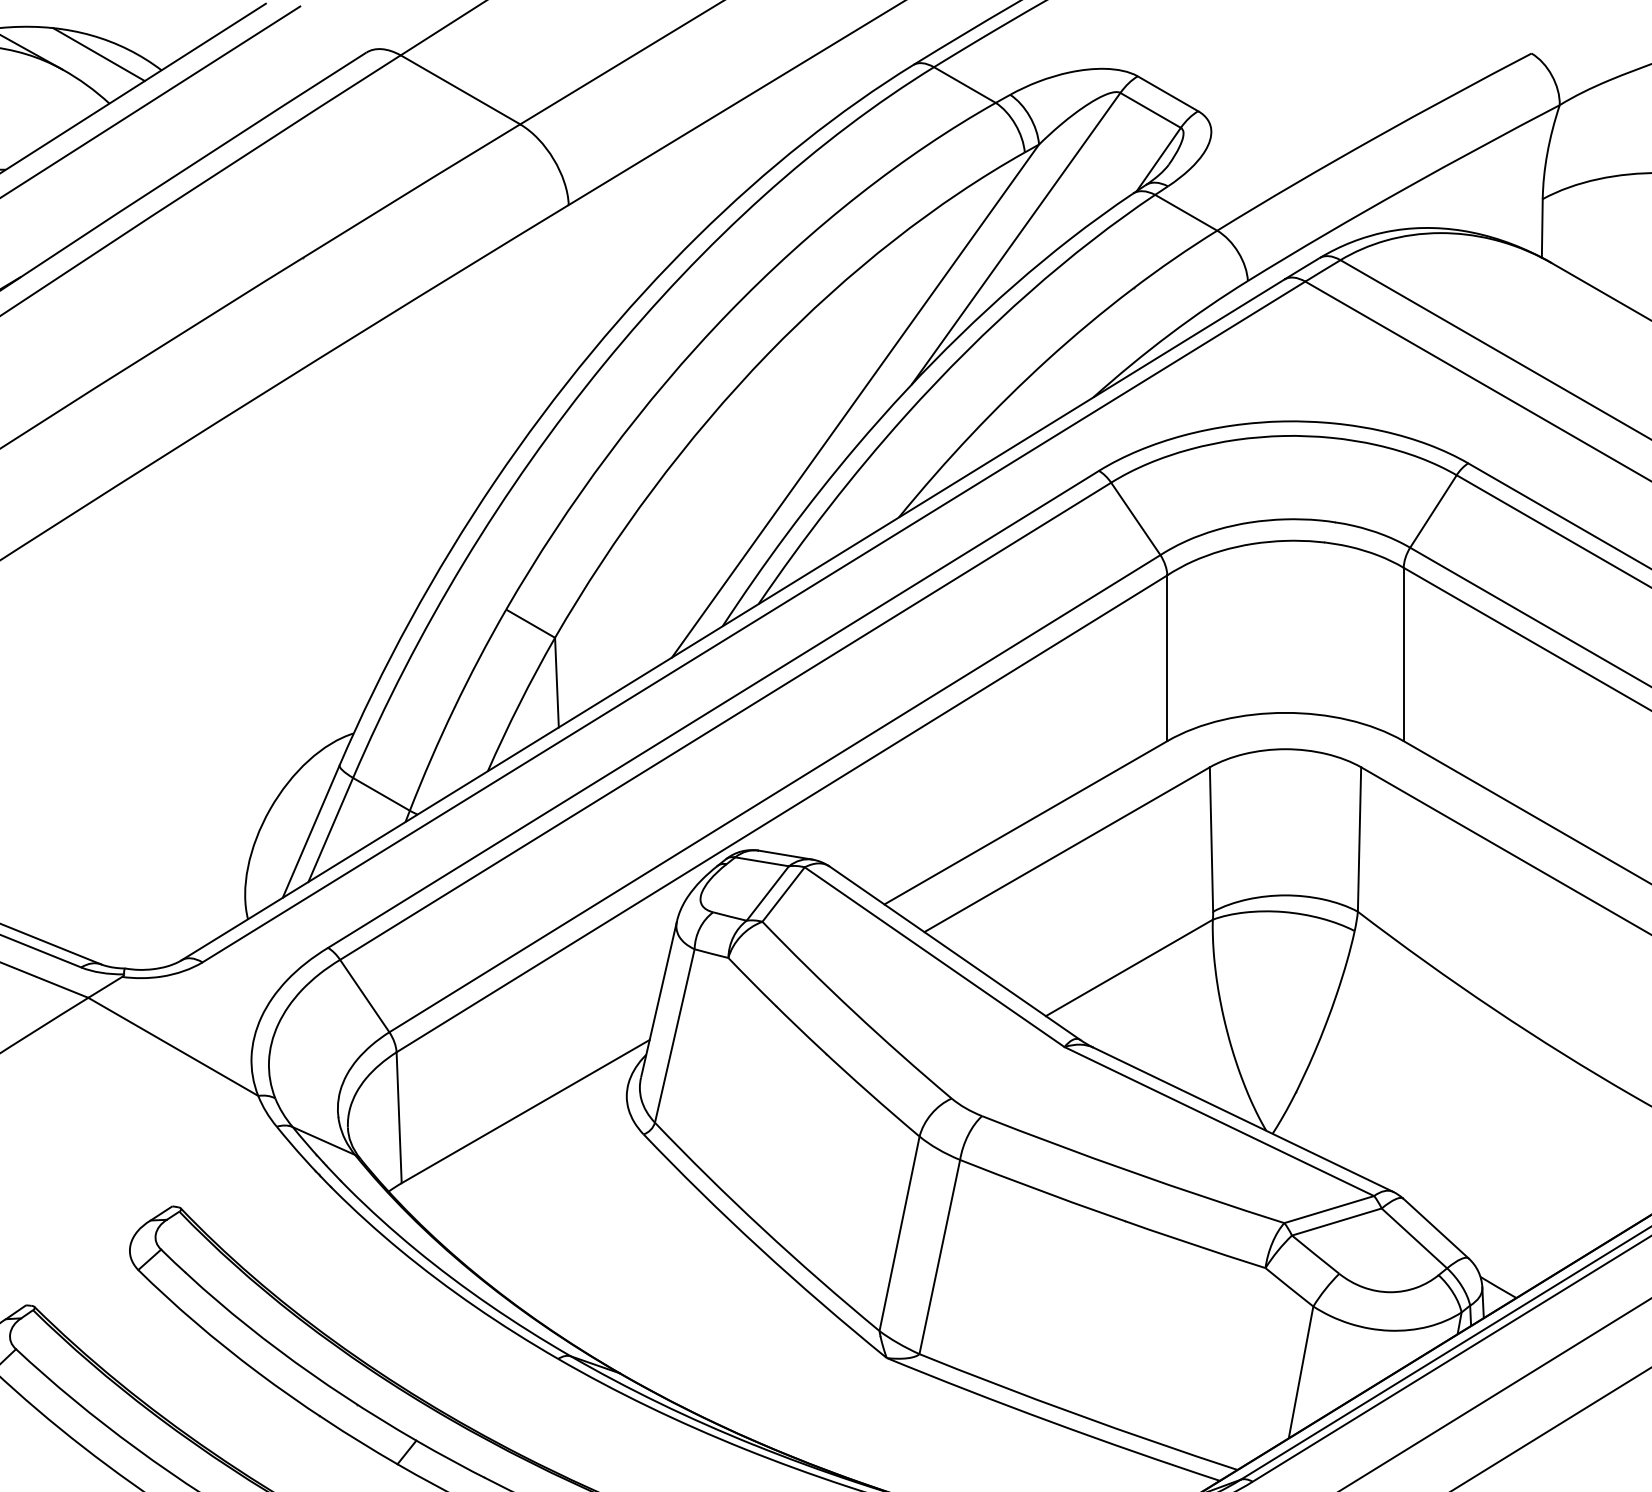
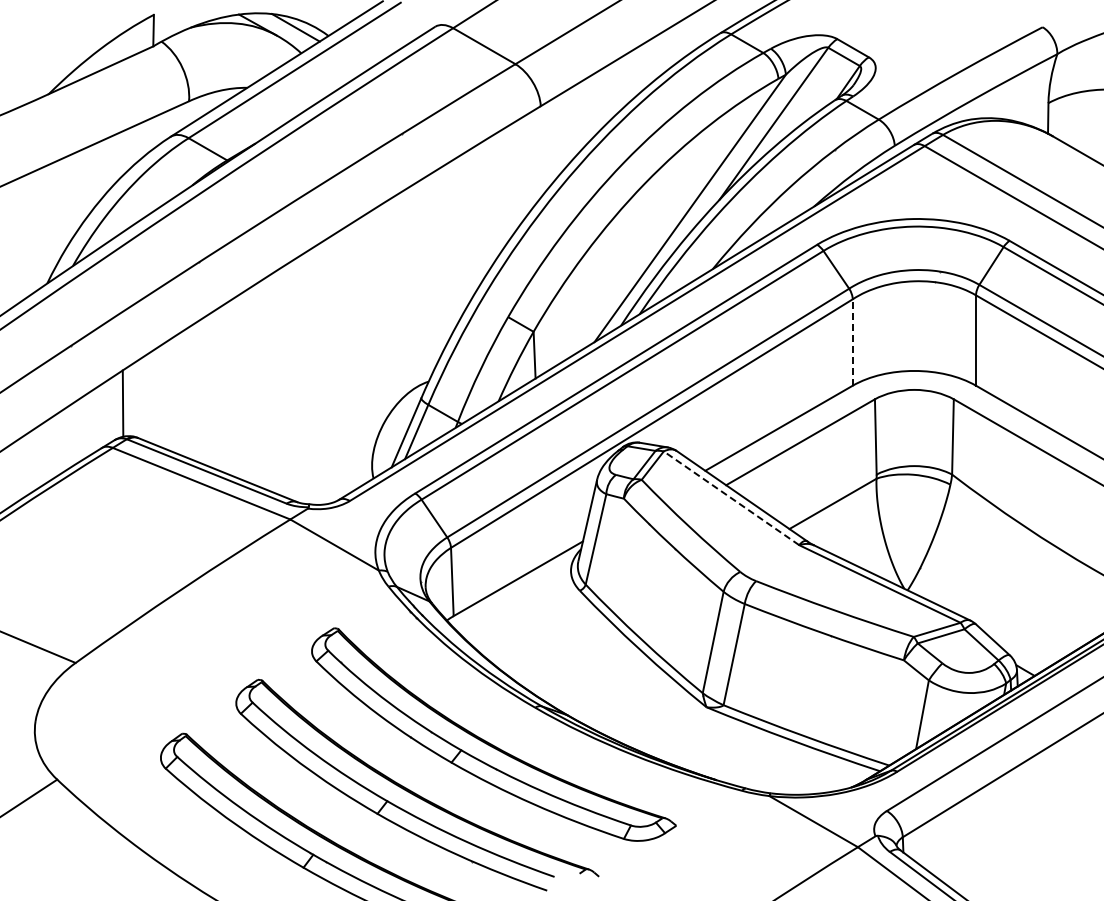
line: (1166, 656) -> (852, 341), solid -> dashed
line: (934, 957) -> (731, 498), solid -> dashed

